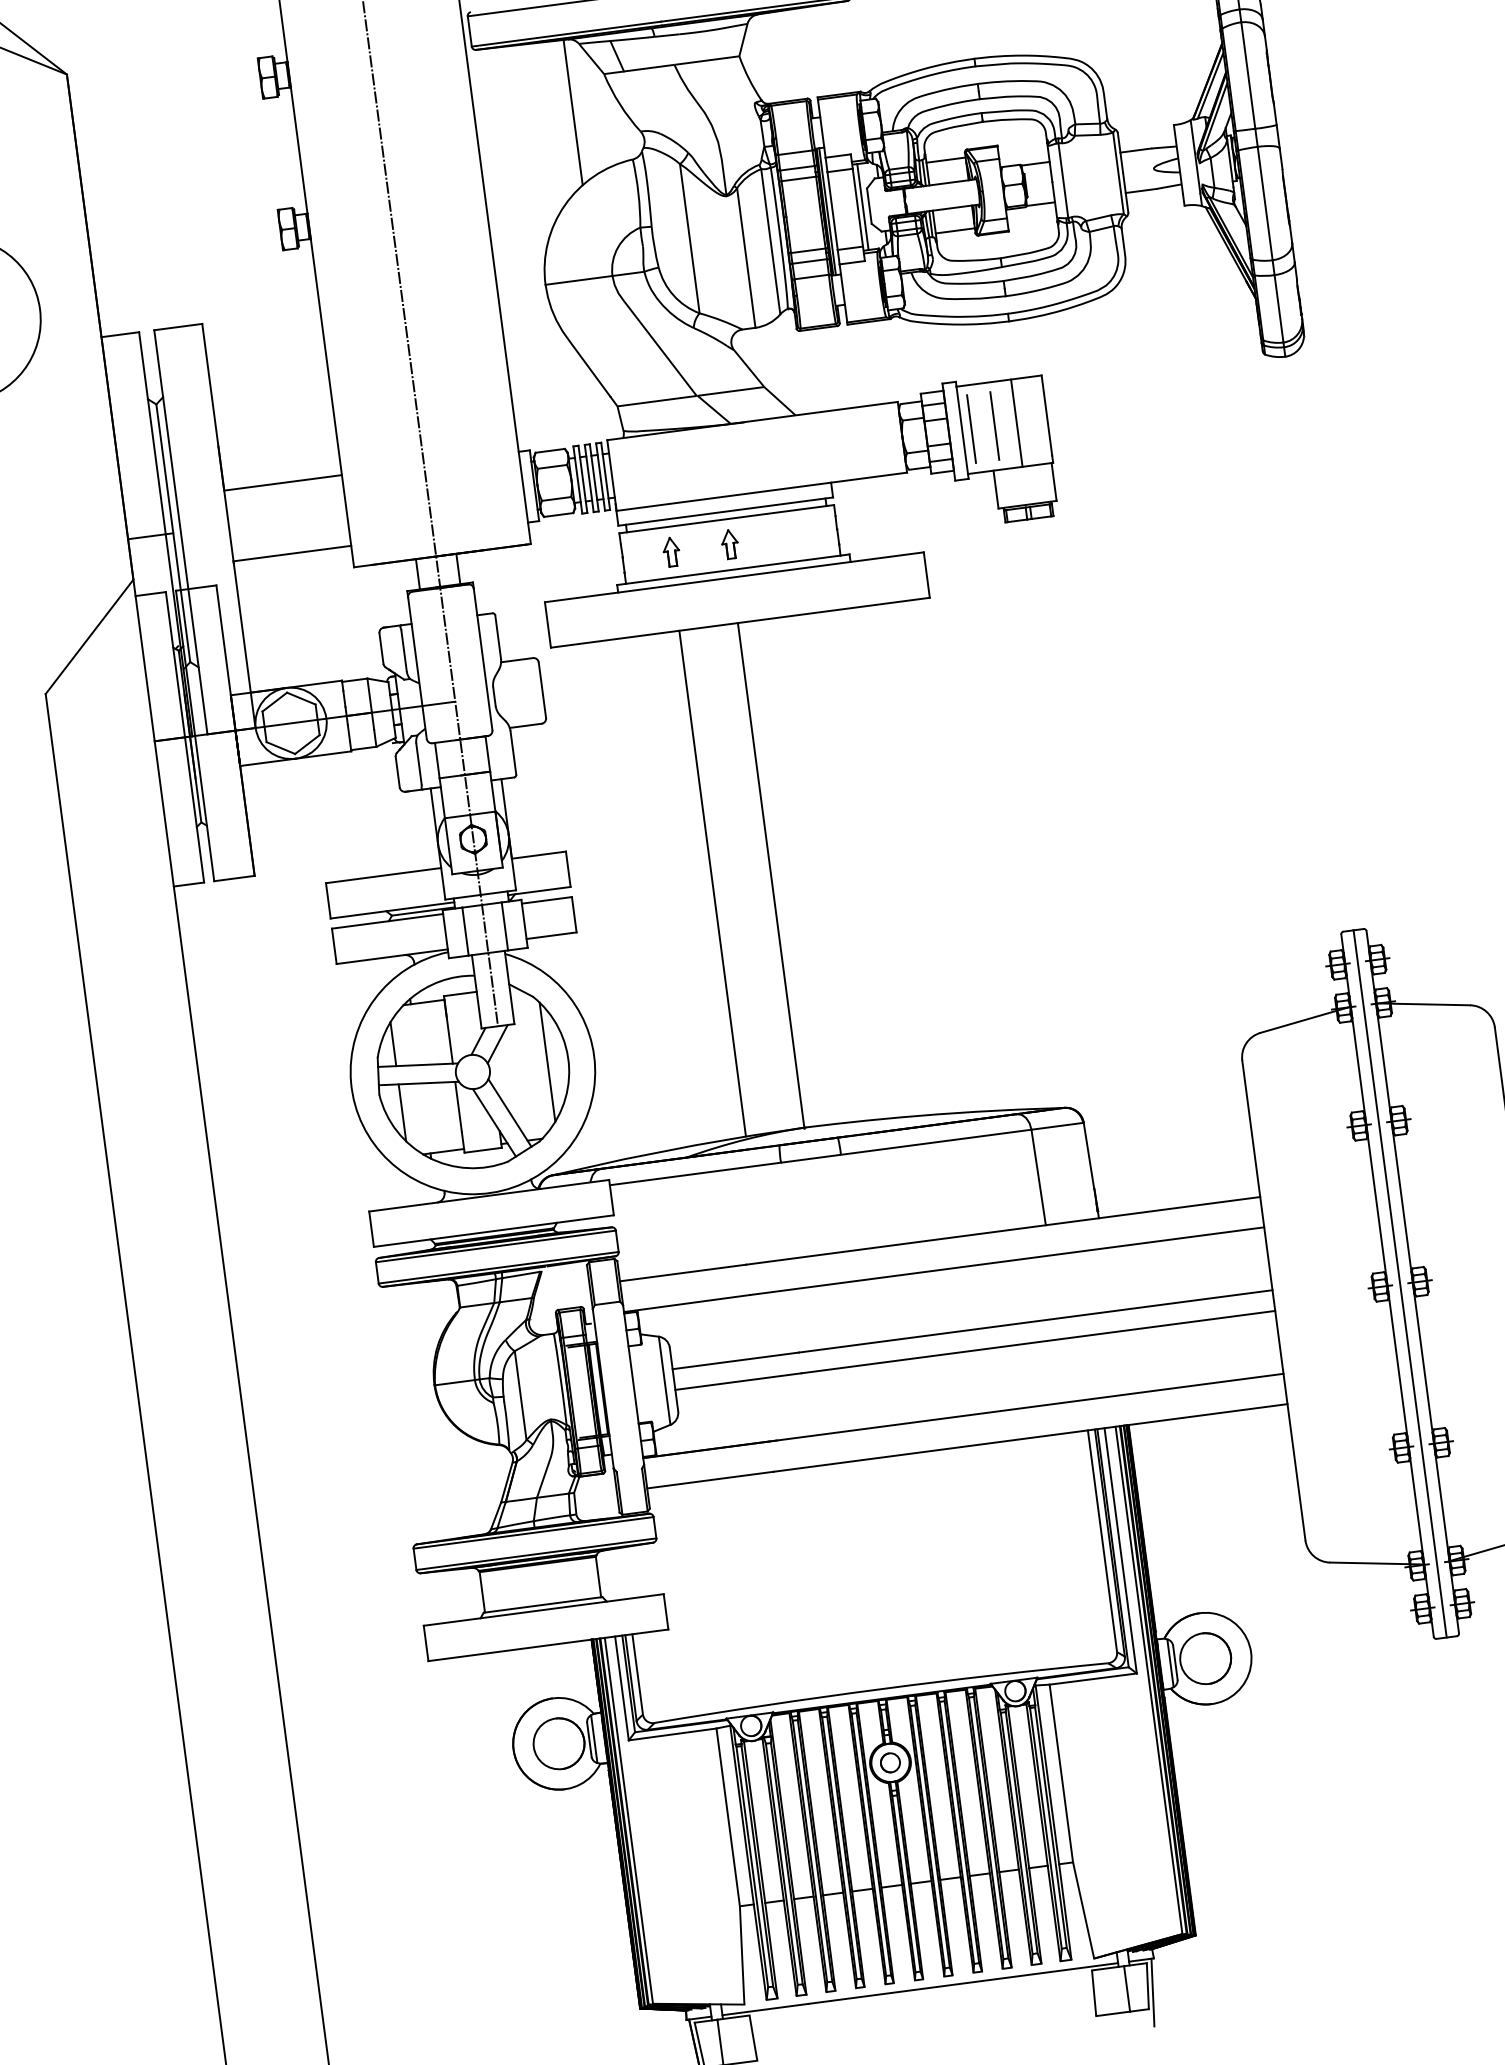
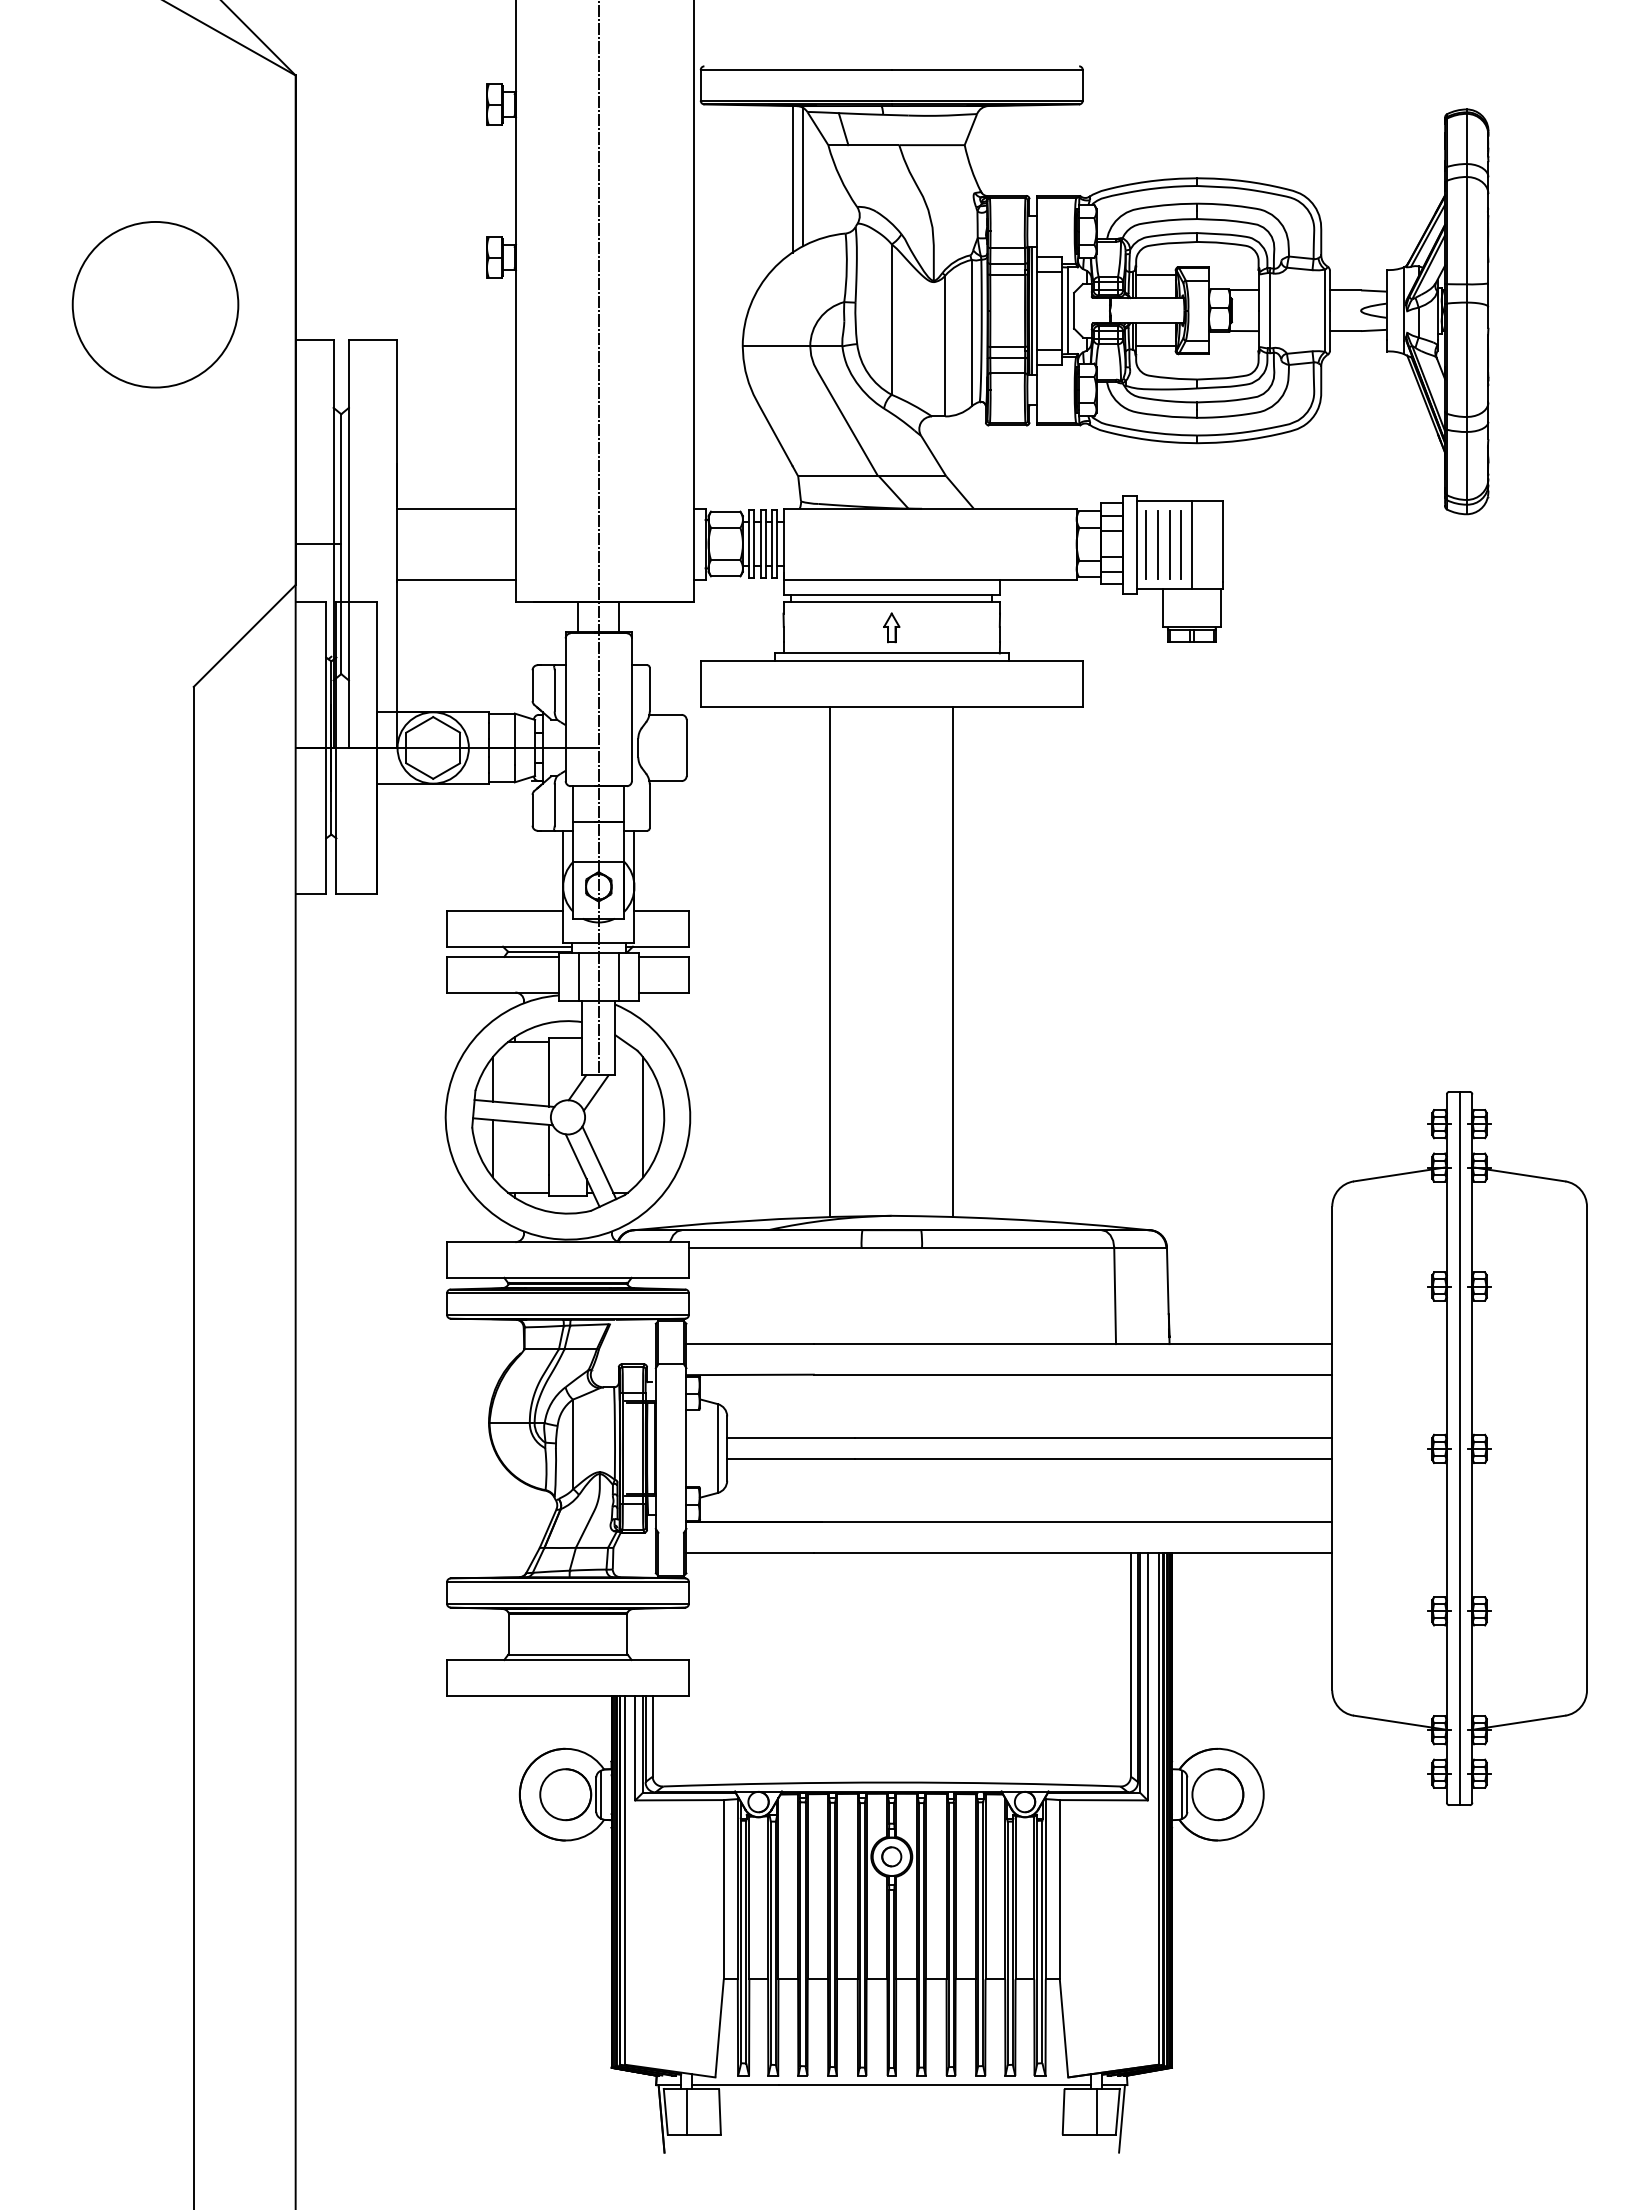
line: (582, 108) -> (802, 176), added
line: (1006, 423) -> (1181, 544), added
line: (982, 427) -> (1157, 544), added
part: (671, 551) -> (832, 627), removed
line: (771, 875) -> (953, 961), moved

